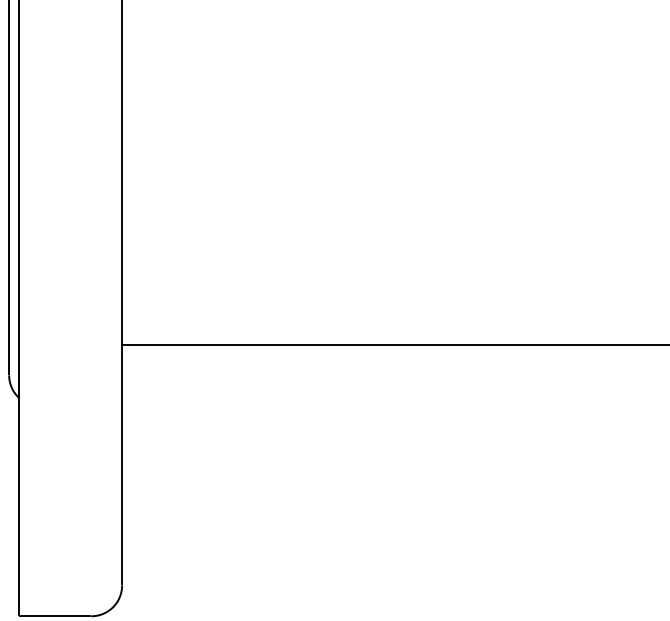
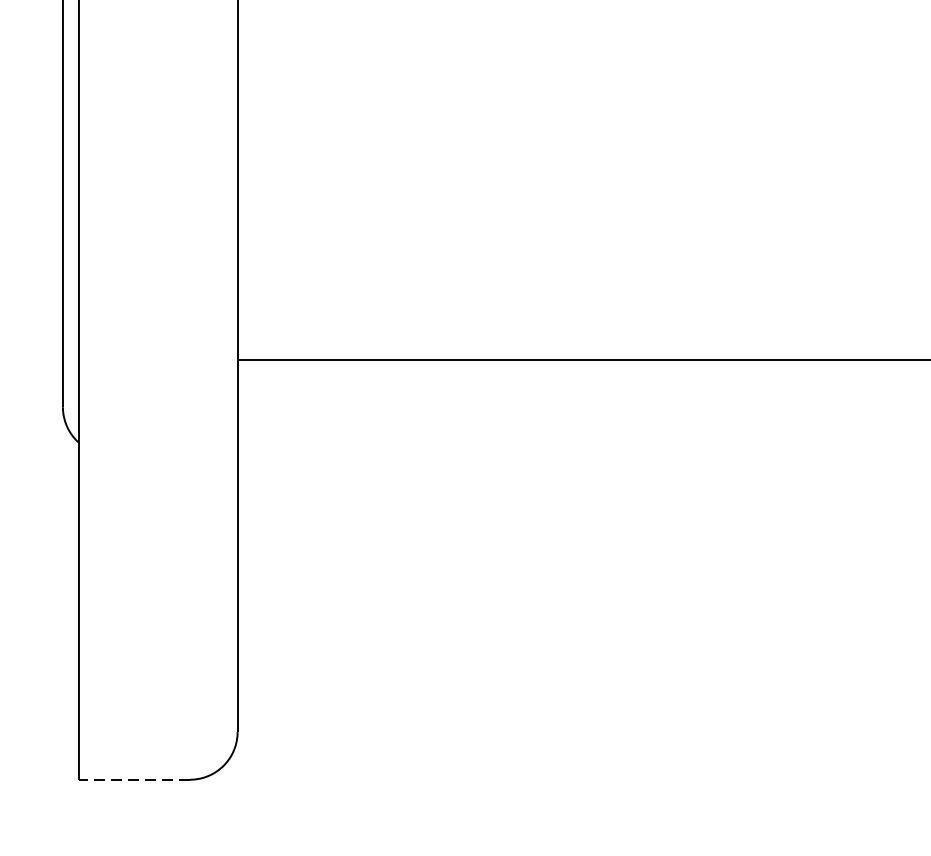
line: (55, 616) -> (134, 780), solid -> dashed

